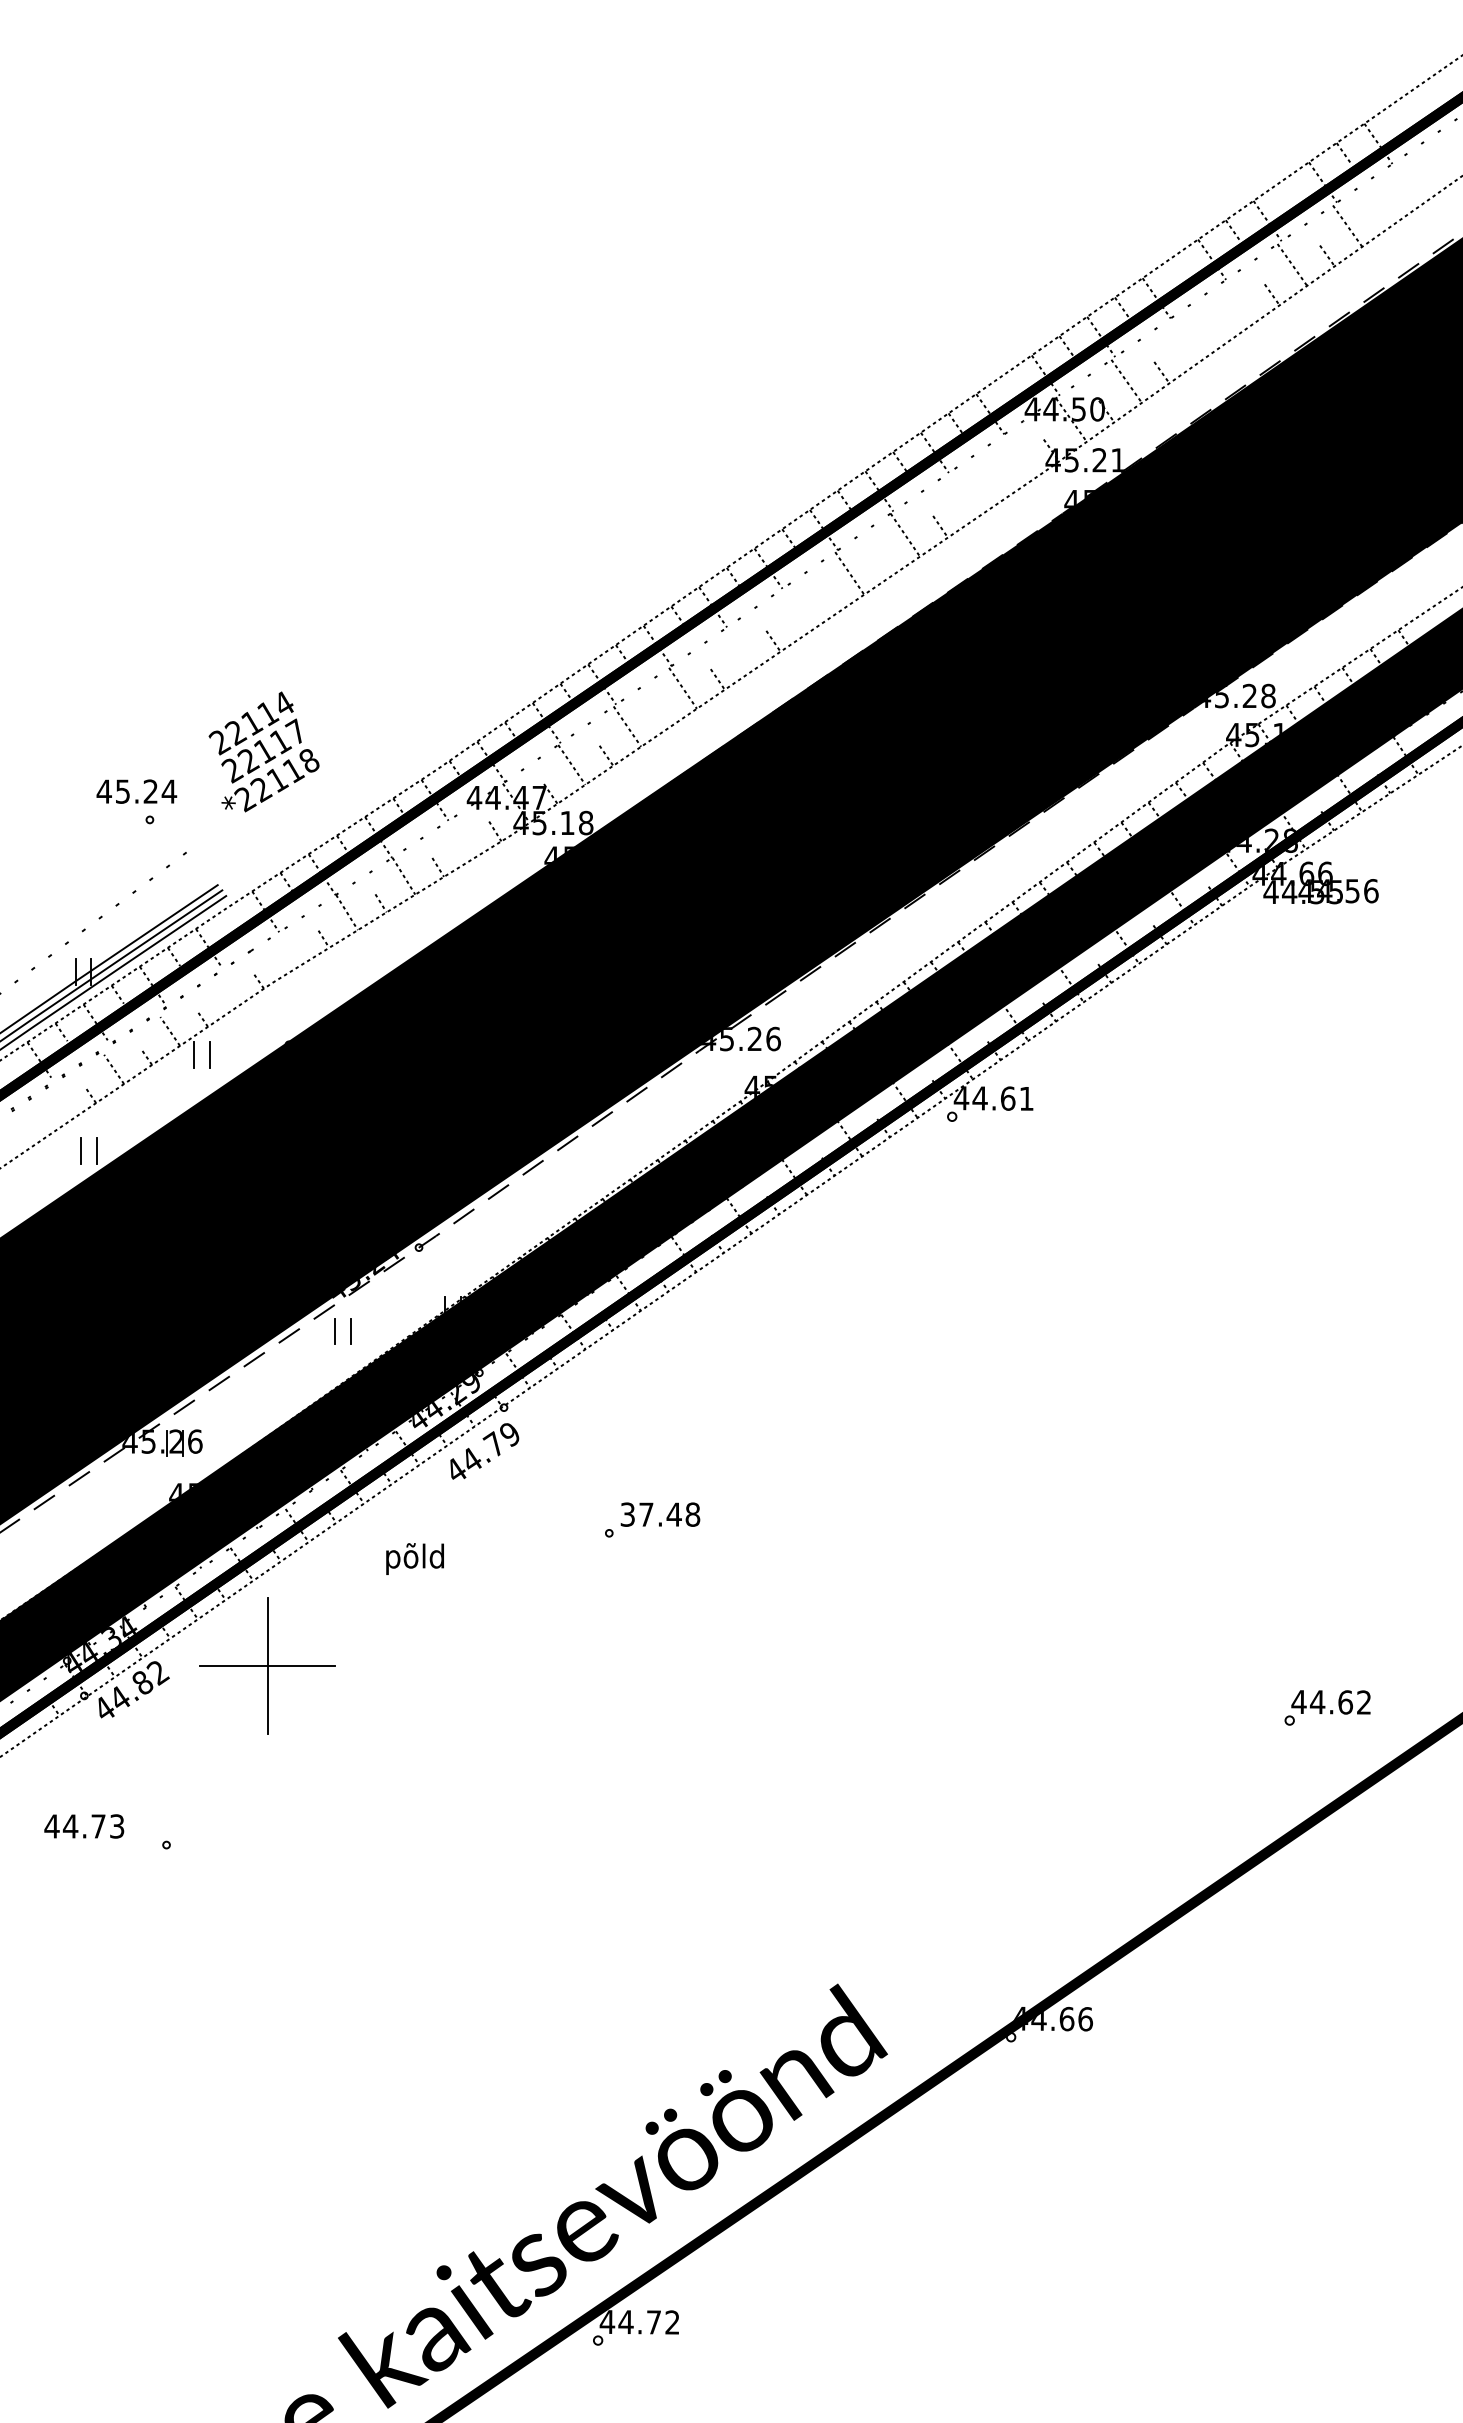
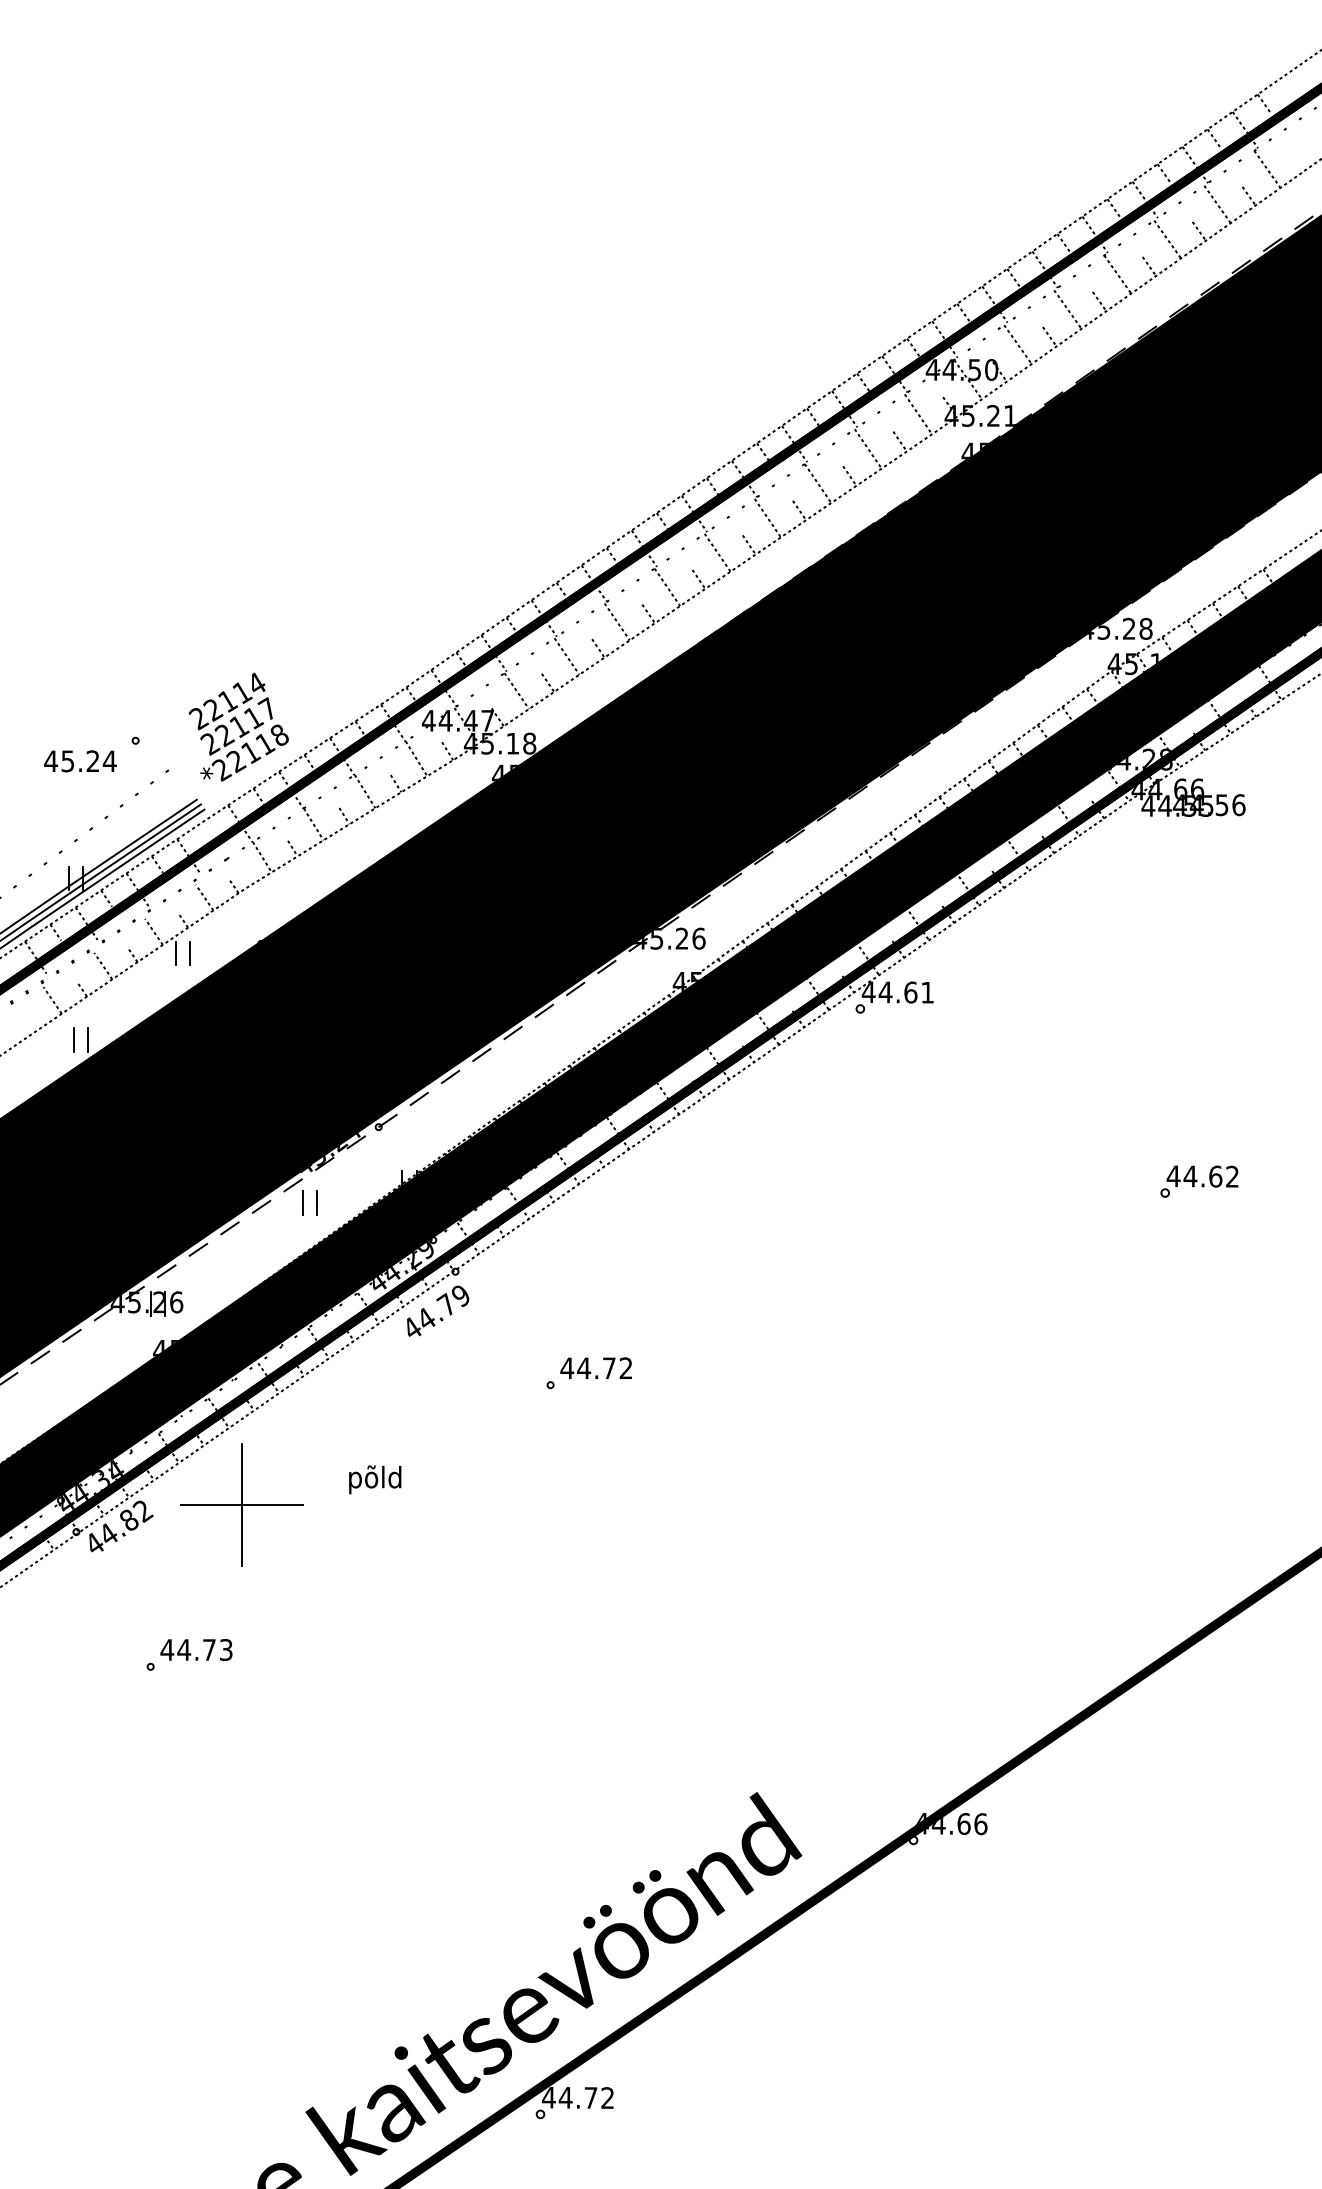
line: (1399, 114) -> (1264, 103), added
line: (1402, 186) -> (1267, 168), added
line: (1288, 191) -> (1164, 173), added
line: (1382, 216) -> (1249, 195), added
line: (1177, 268) -> (1063, 242), added
line: (1237, 303) -> (1118, 274), added
line: (1216, 333) -> (1099, 301), added
line: (1181, 342) -> (1067, 309), added
line: (1011, 384) -> (913, 347), added
line: (1016, 458) -> (918, 414), added
line: (995, 488) -> (899, 441), added
line: (960, 496) -> (867, 448), added
line: (884, 564) -> (799, 510), added
line: (828, 602) -> (748, 544), added
line: (793, 611) -> (717, 552), added
line: (738, 649) -> (667, 586), added
line: (662, 717) -> (598, 648), added
text: (263, 751) -> (238, 726), moved
text: (136, 791) -> (80, 761), moved
line: (460, 839) -> (416, 758), added
line: (289, 948) -> (261, 856), added
line: (226, 993) -> (204, 897), added
line: (57, 1107) -> (52, 1000), added
text: (660, 1514) -> (596, 1368), 37.48 -> 44.72
text: (414, 1558) -> (374, 1479), moved
part: (1327, 1707) -> (1199, 1181), moved
text: (84, 1826) -> (196, 1650), moved

